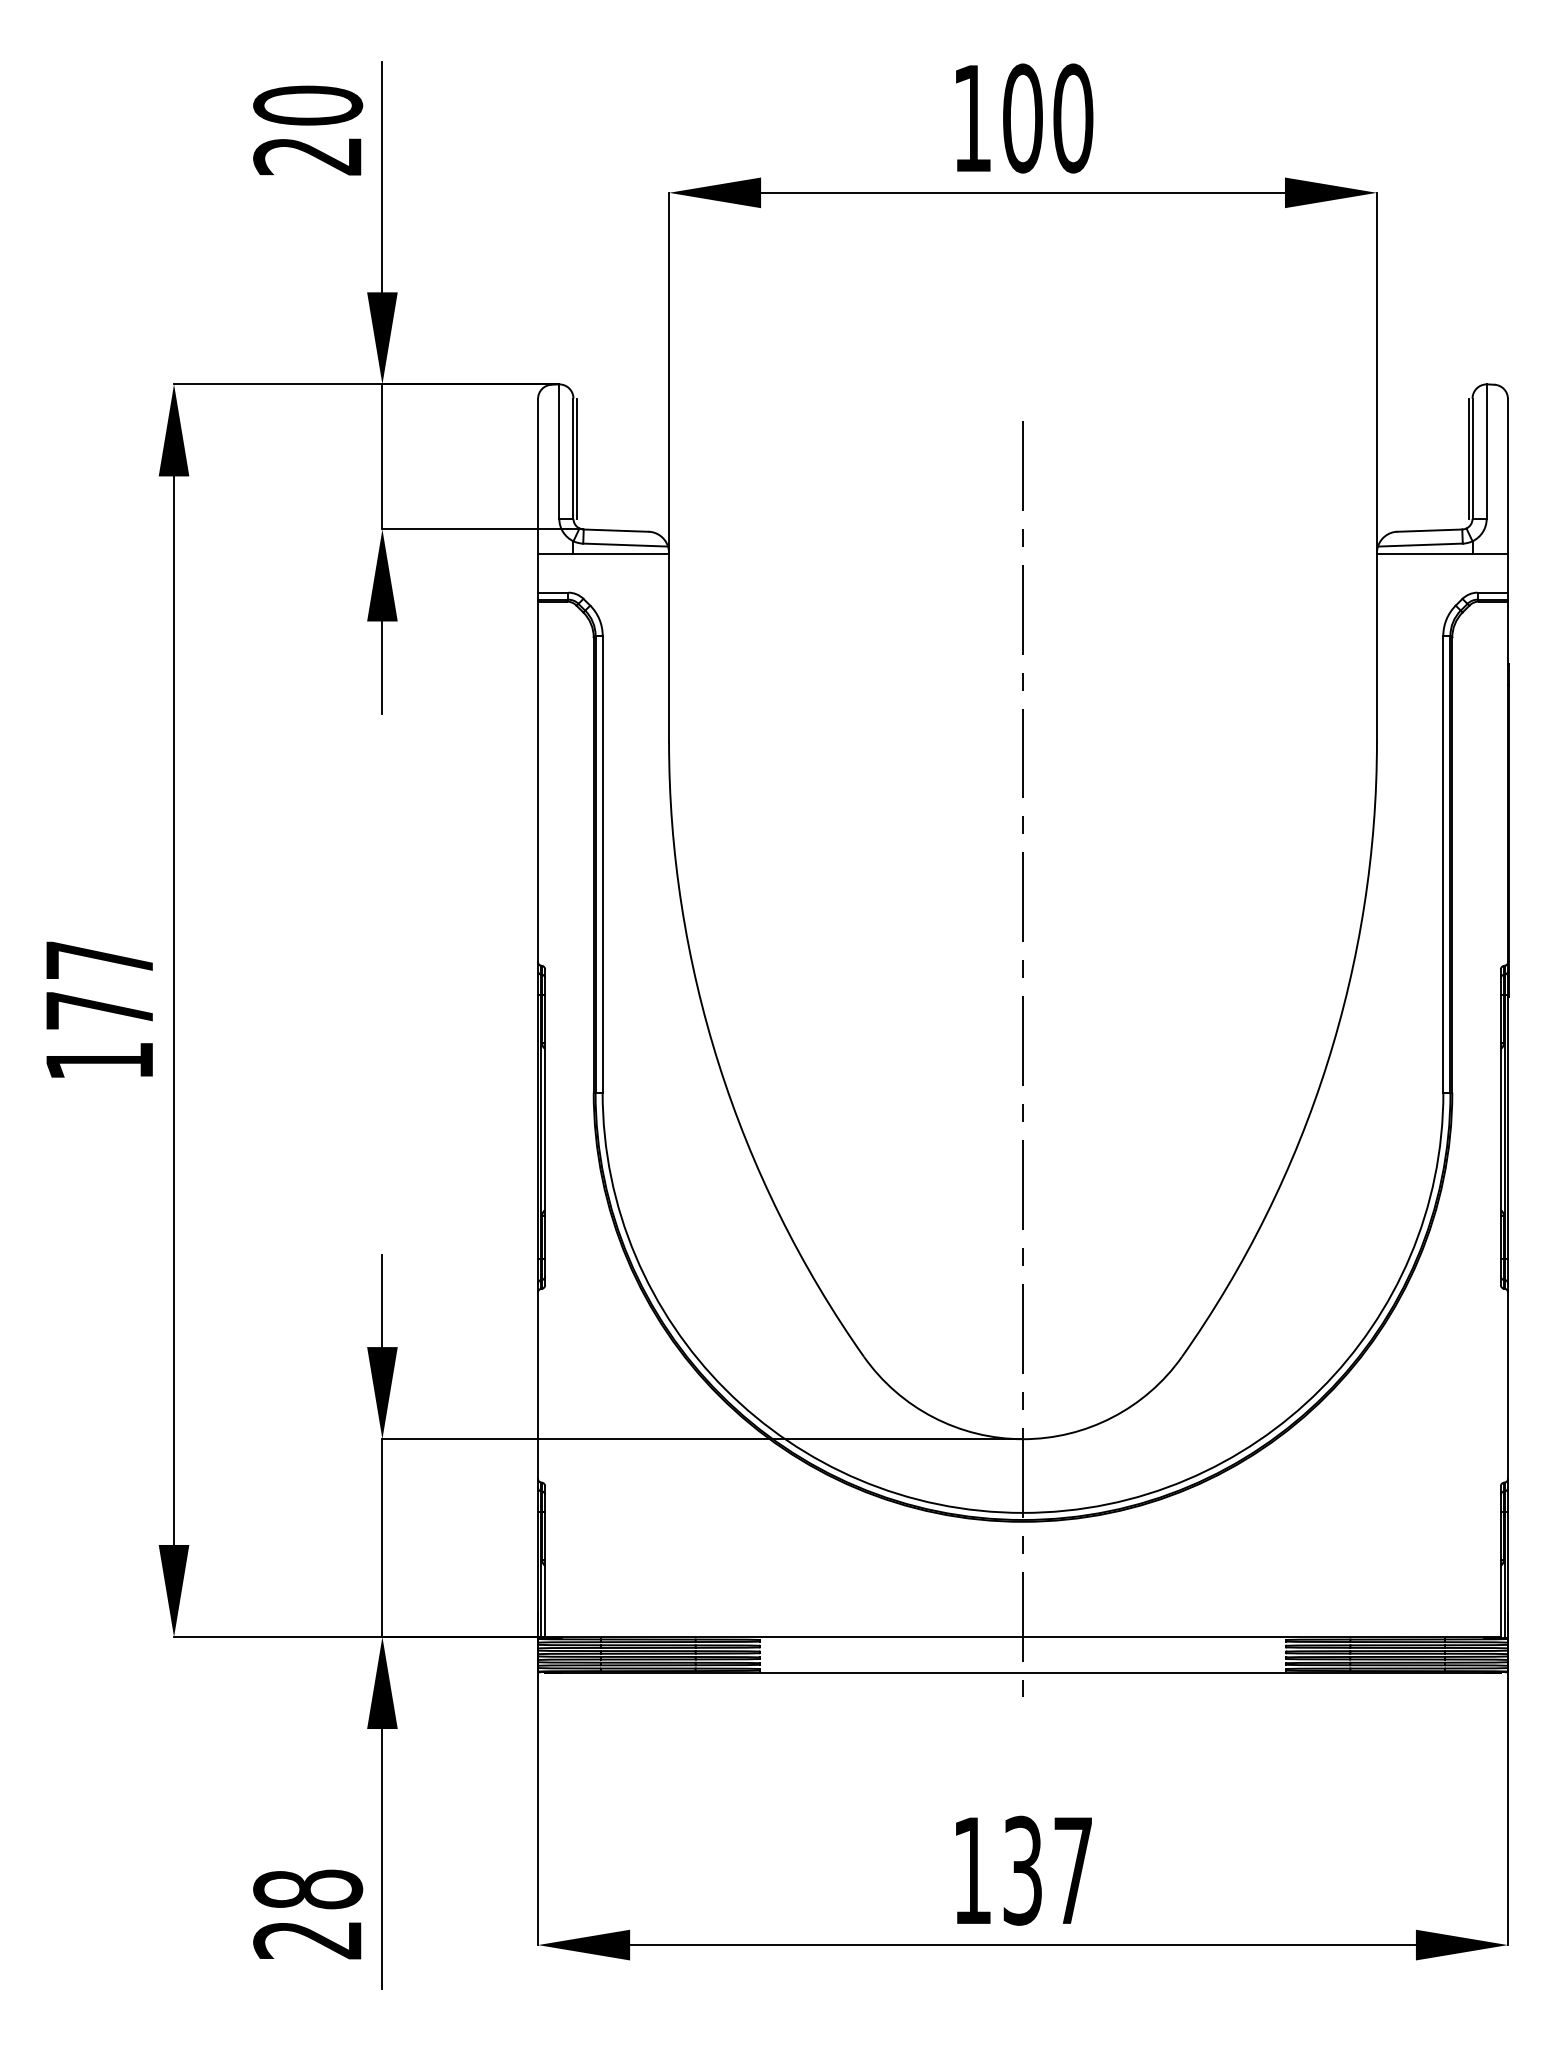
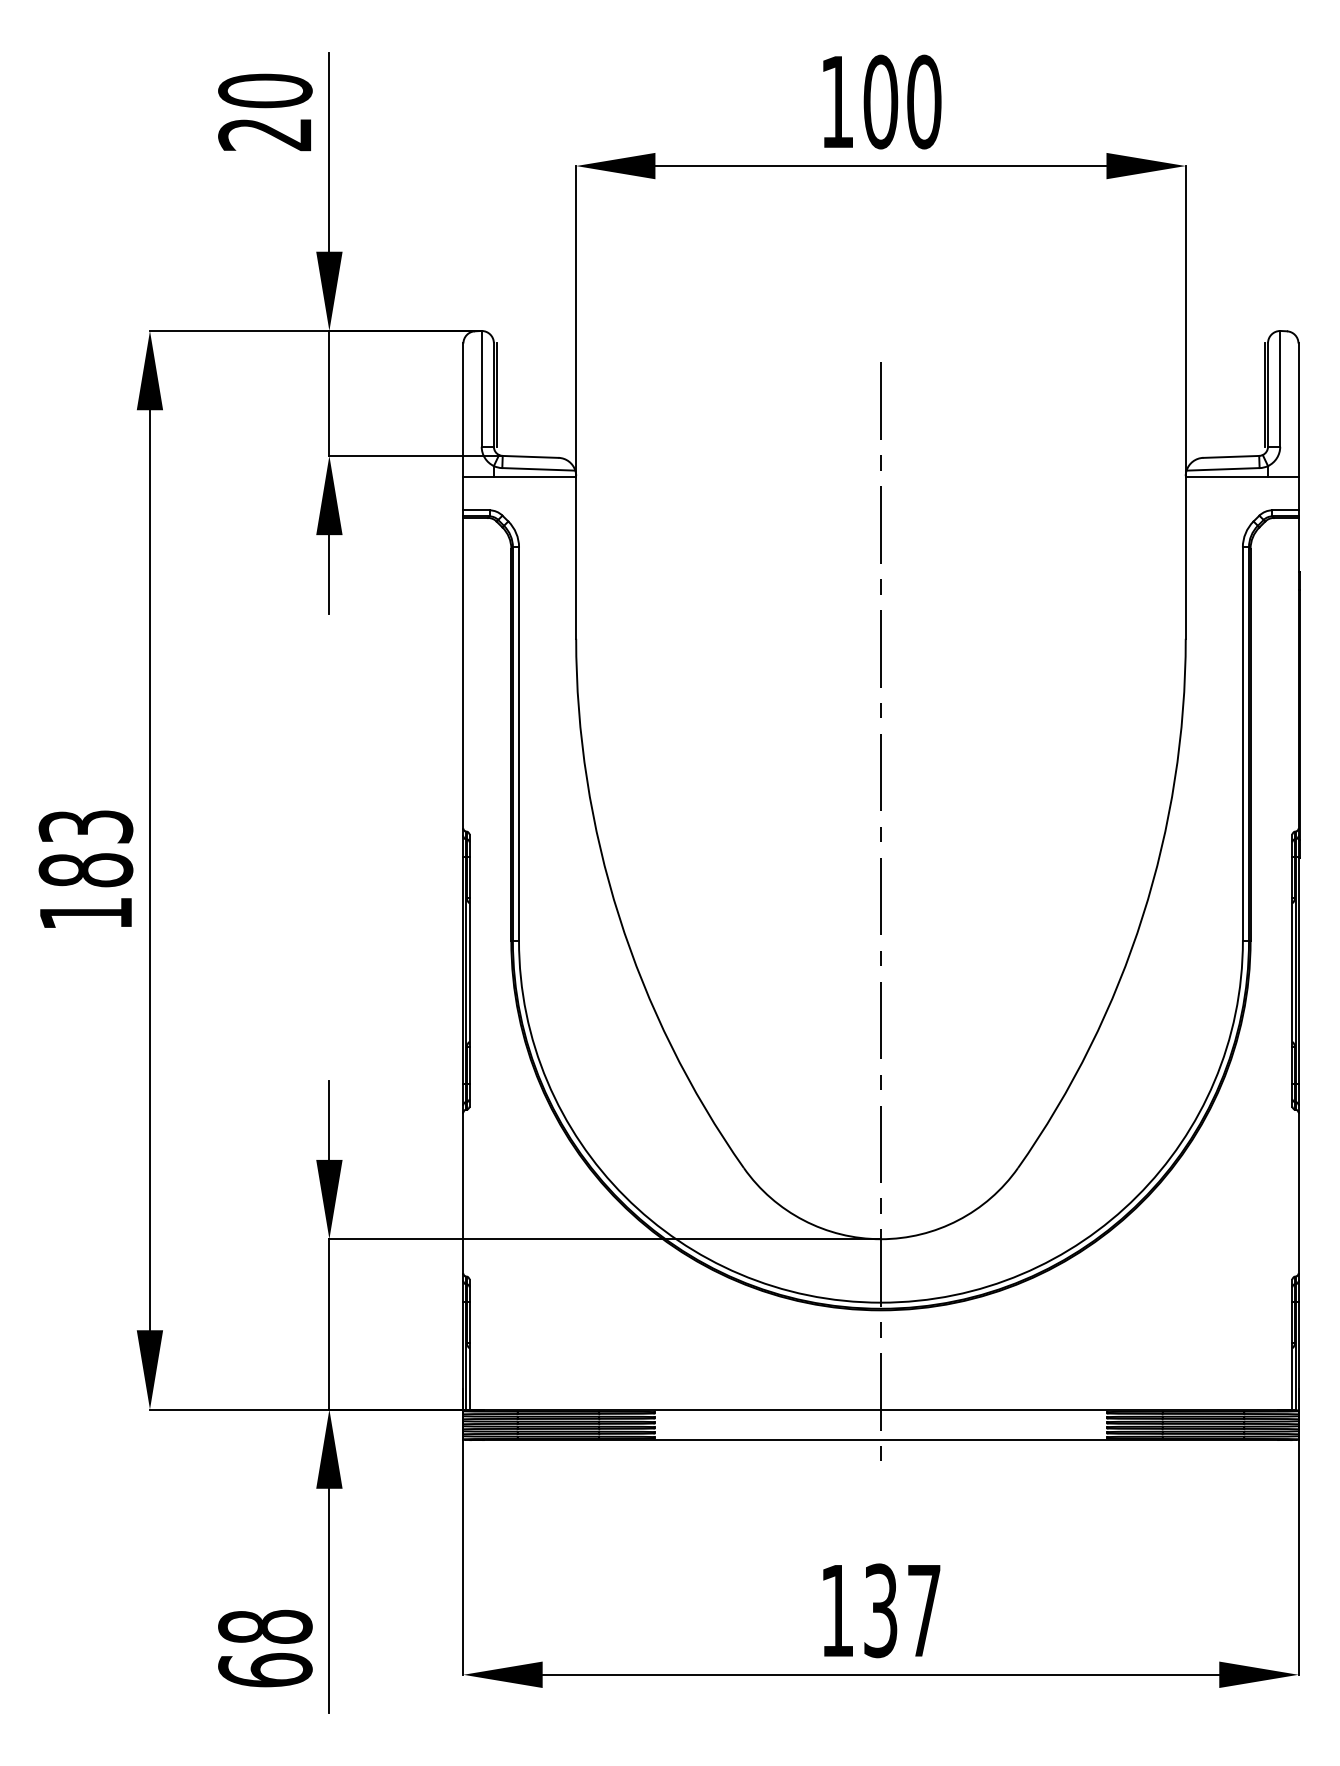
text: (99, 985) -> (85, 848), 177 -> 183
text: (308, 1940) -> (265, 1670), 28 -> 68

